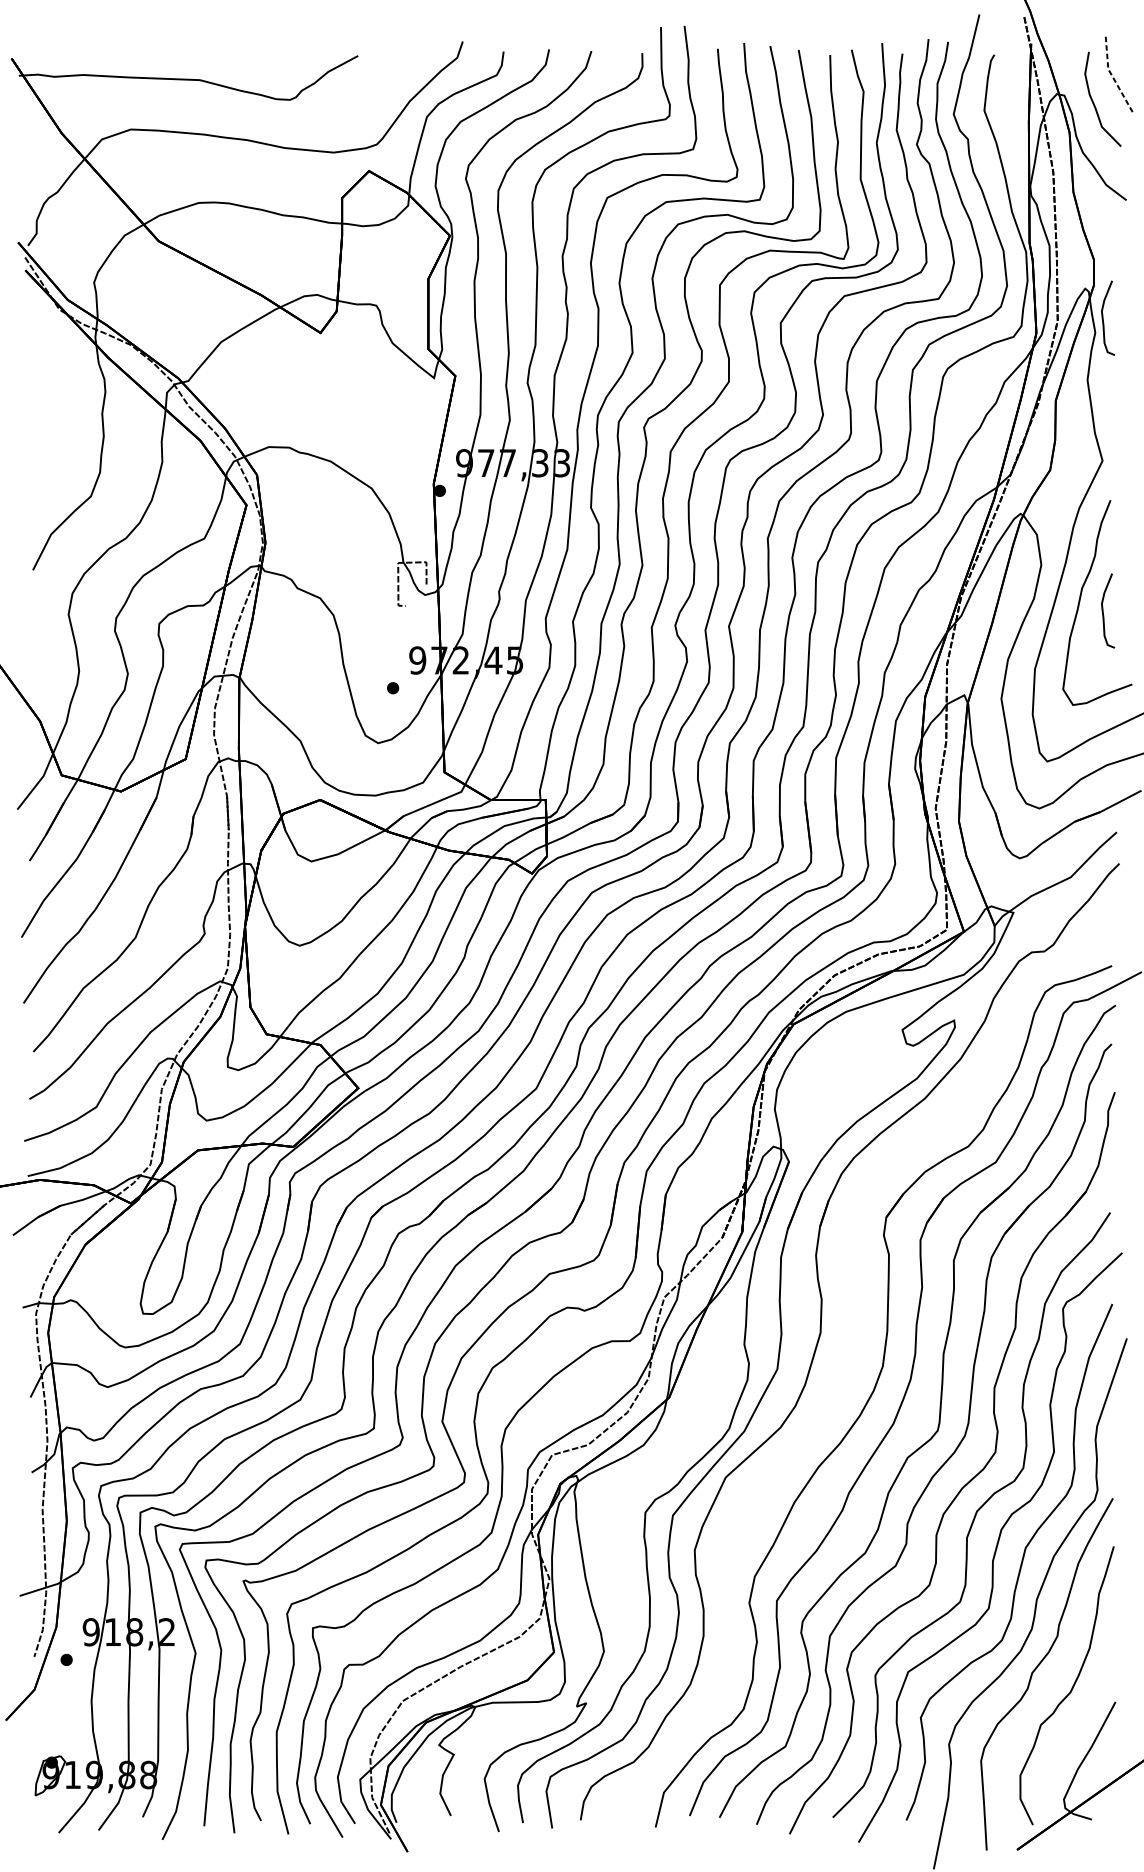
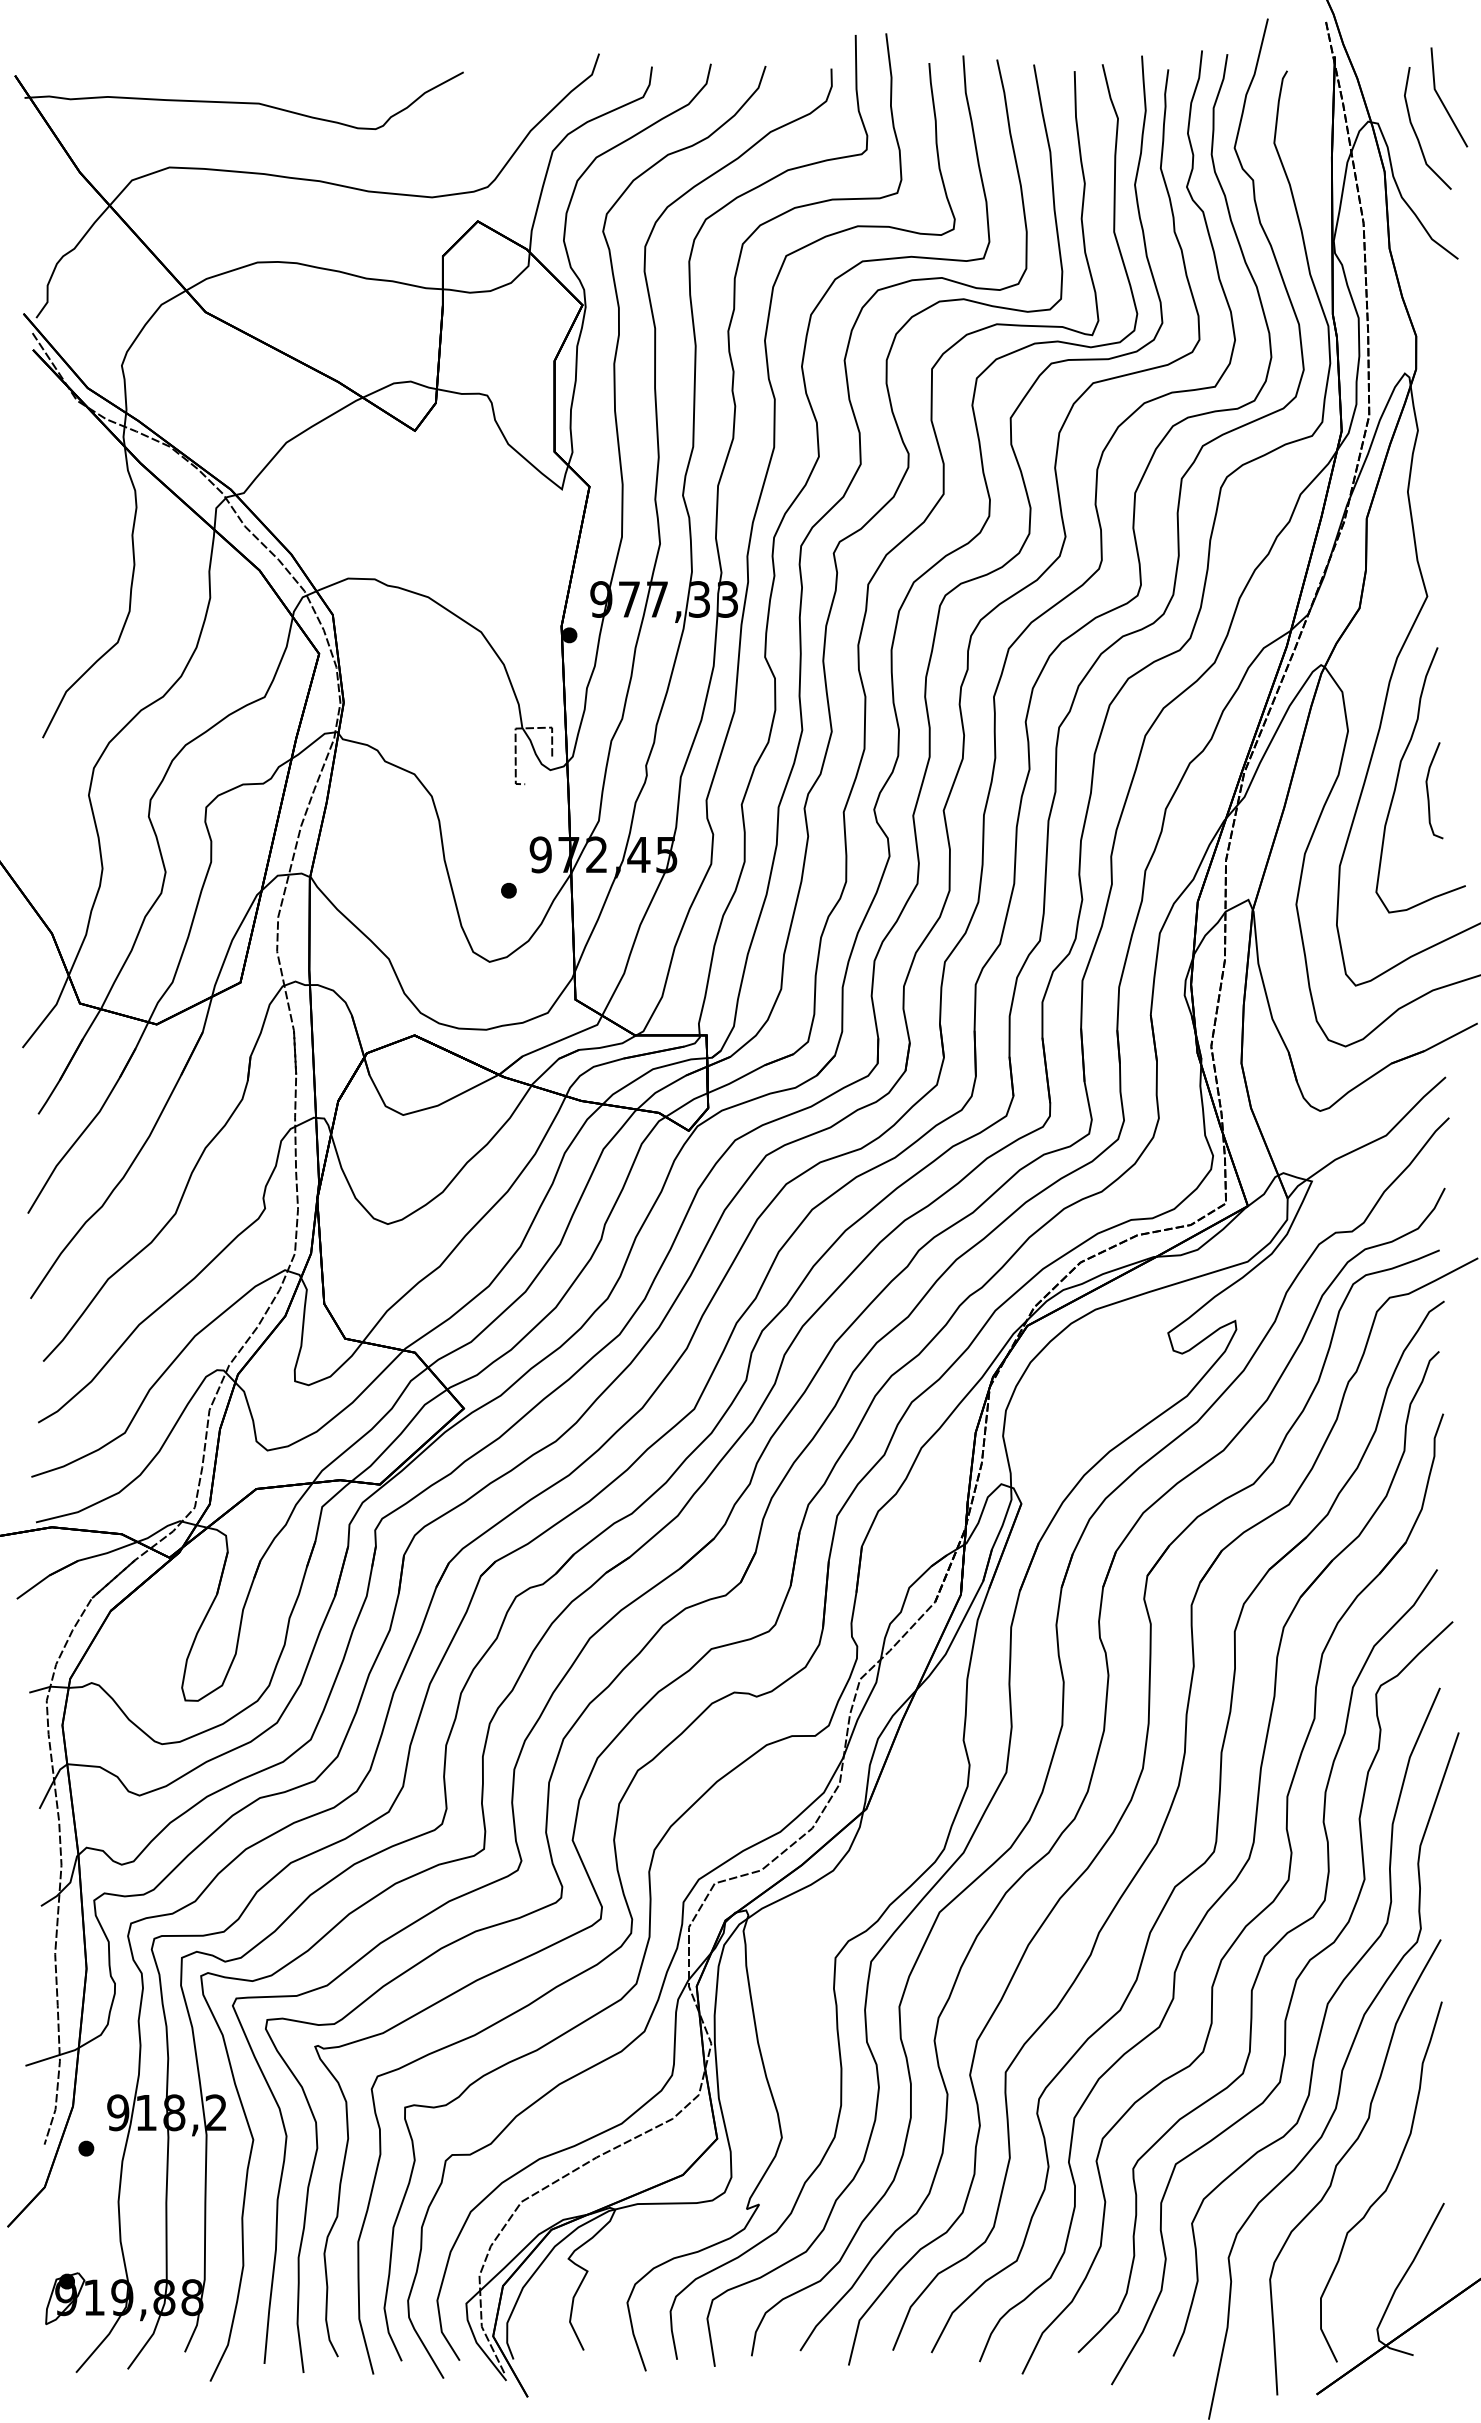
line: (1112, 76) -> (1440, 99), dashed -> solid
curve: (1103, 318) -> (1428, 411), removed
part: (847, 1362) -> (1096, 1763), added

